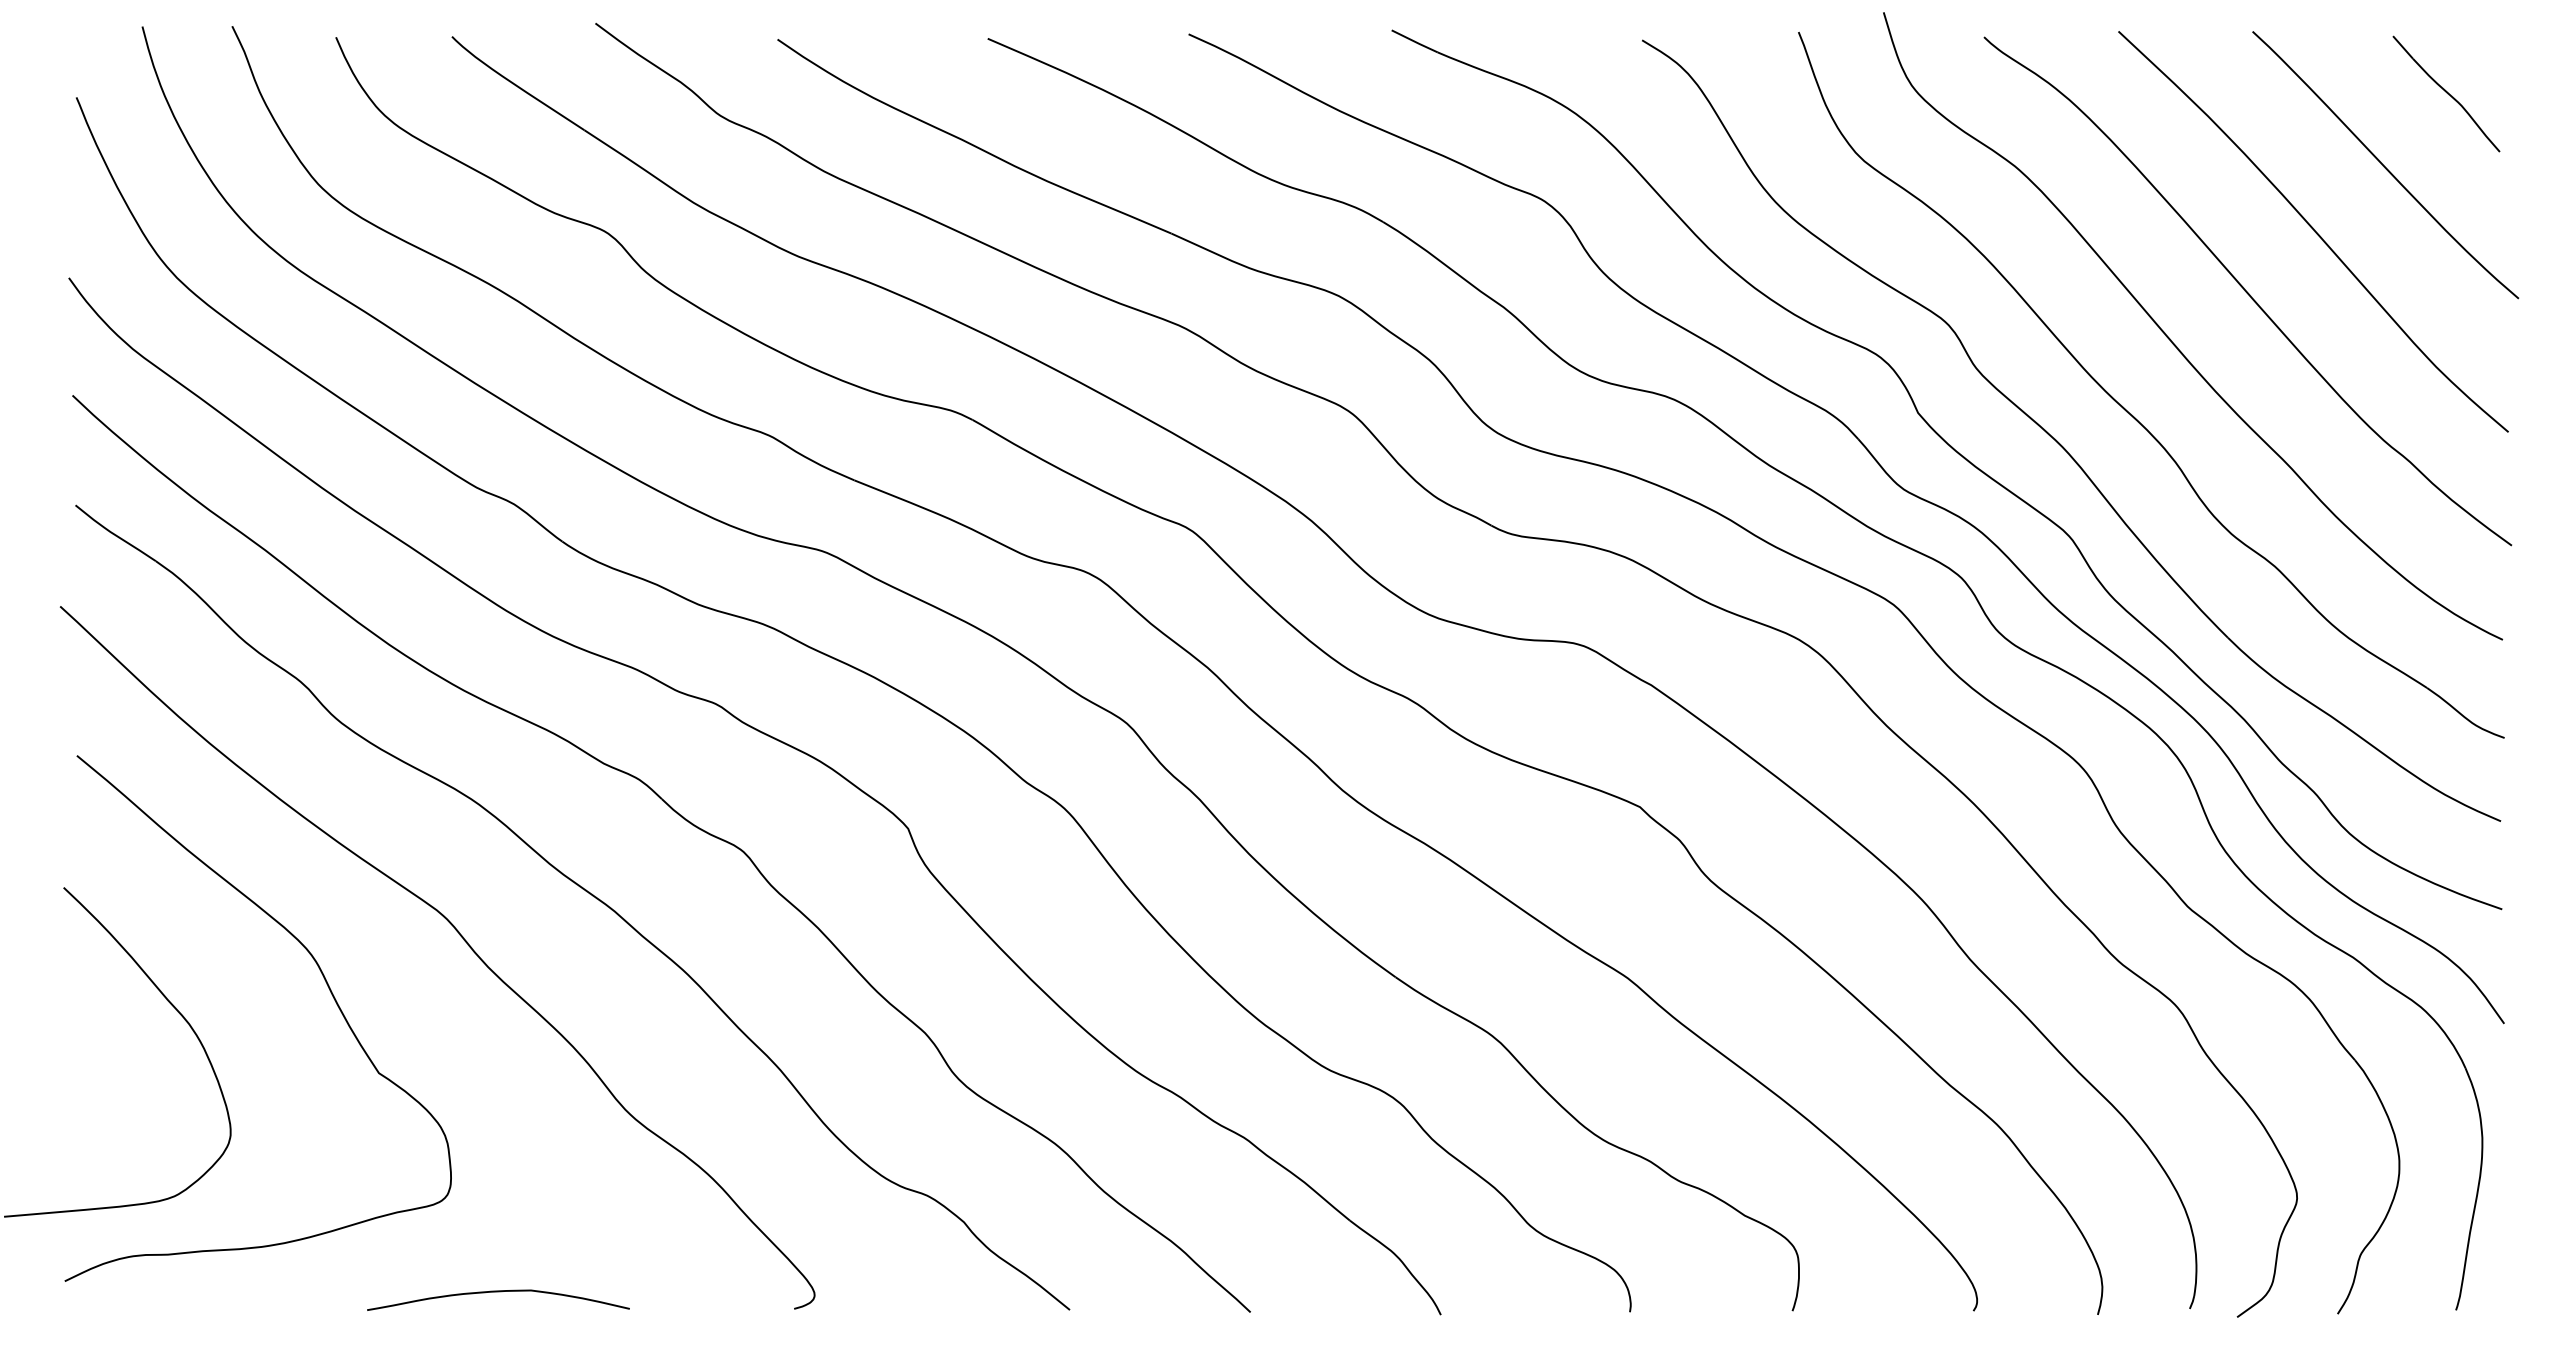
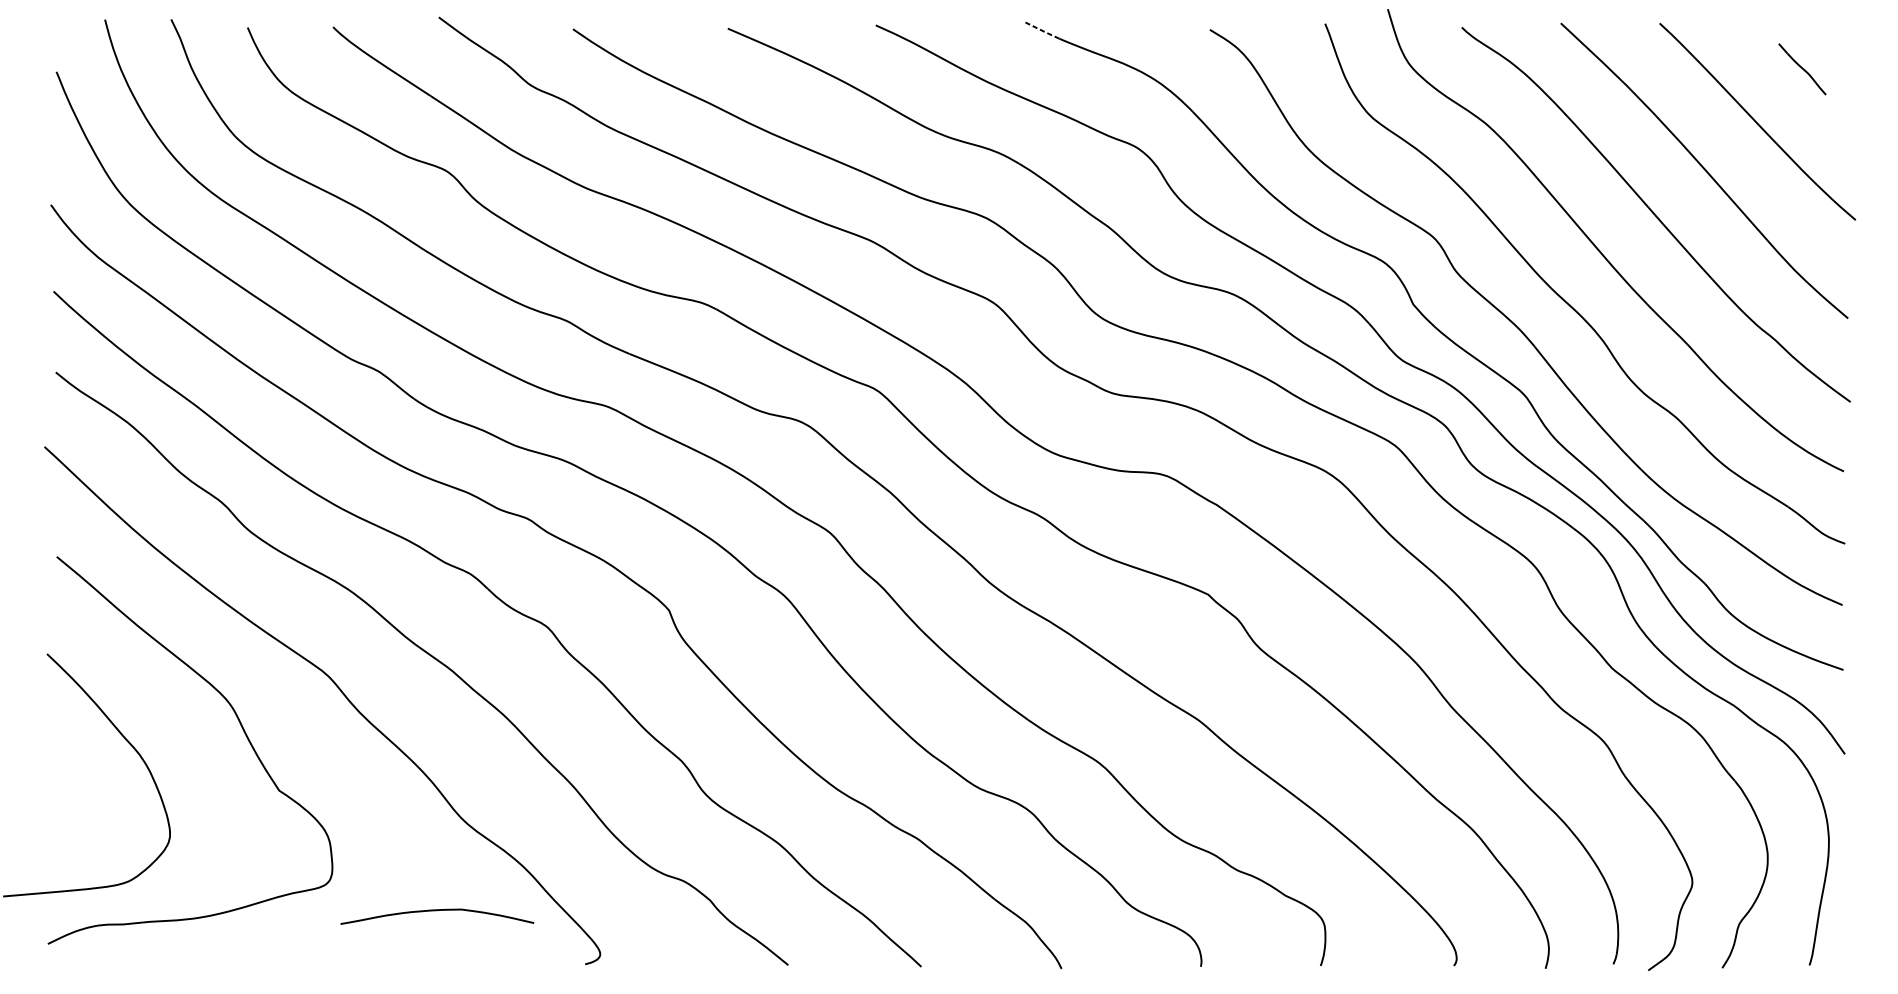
line: (1414, 41) -> (1042, 30), solid -> dashed
part: (2446, 93) -> (1802, 68), size x0.6
curve: (498, 1292) -> (437, 911), moved

